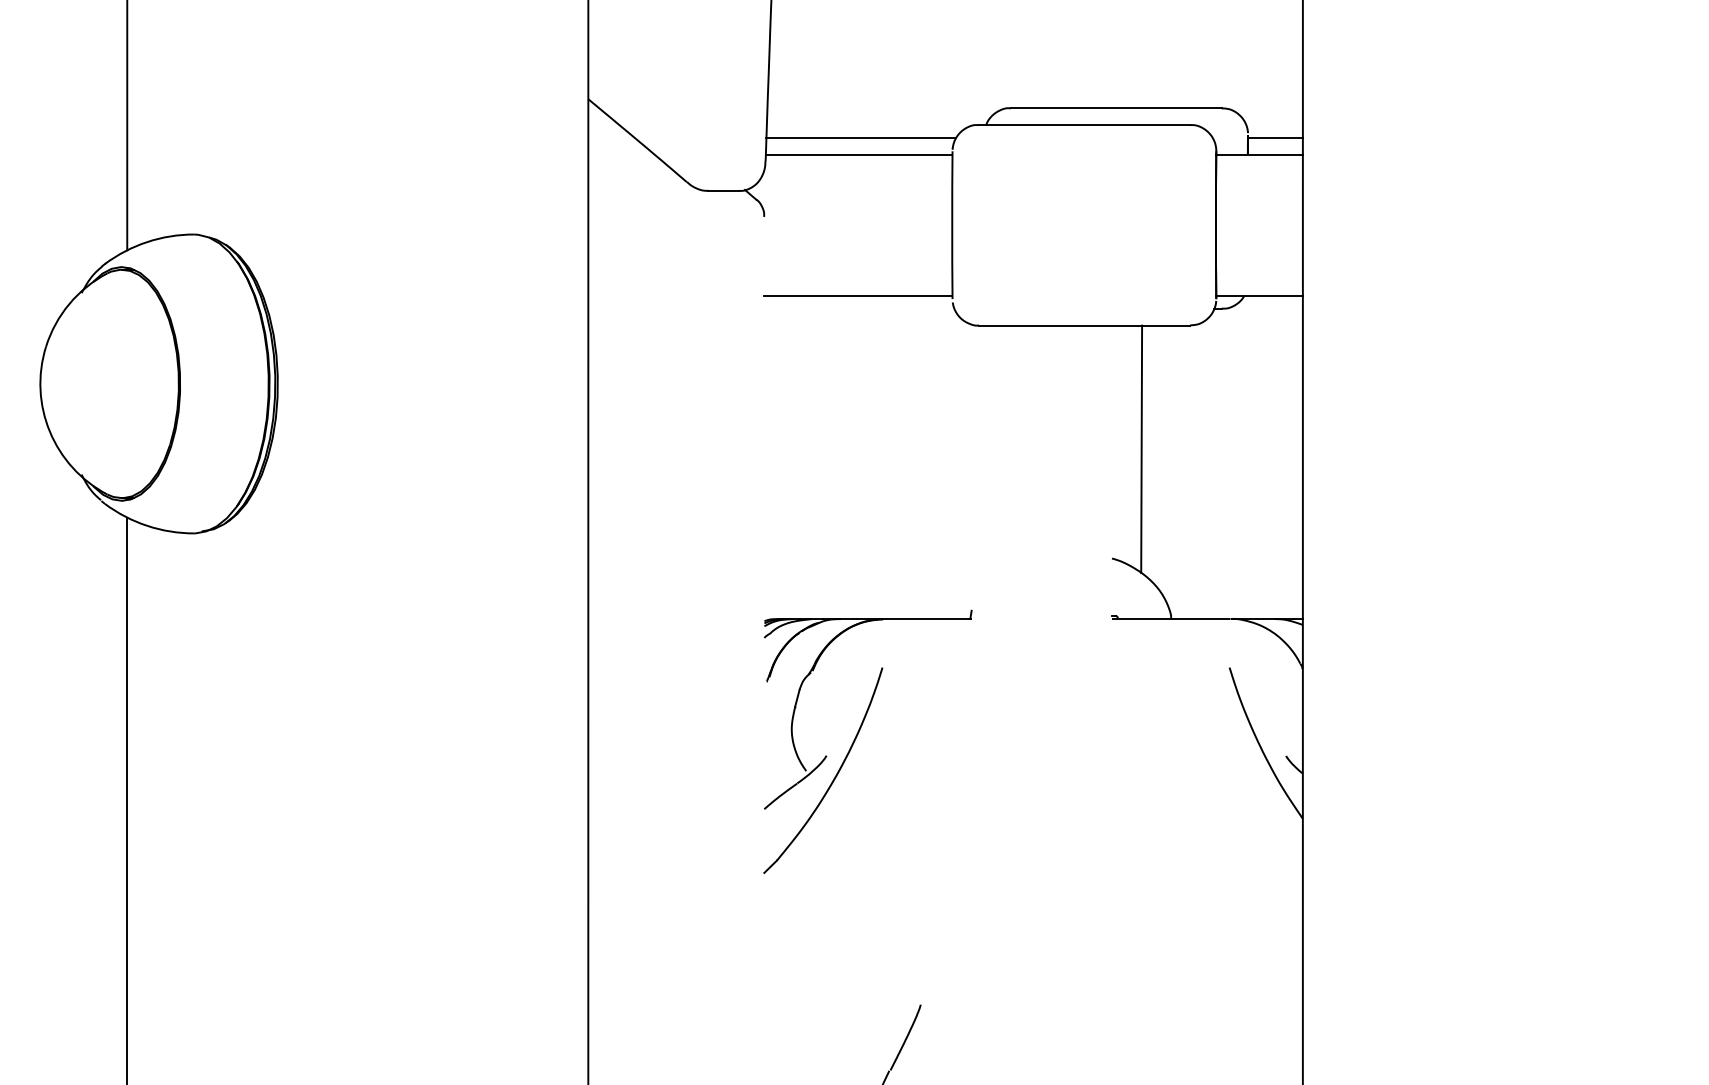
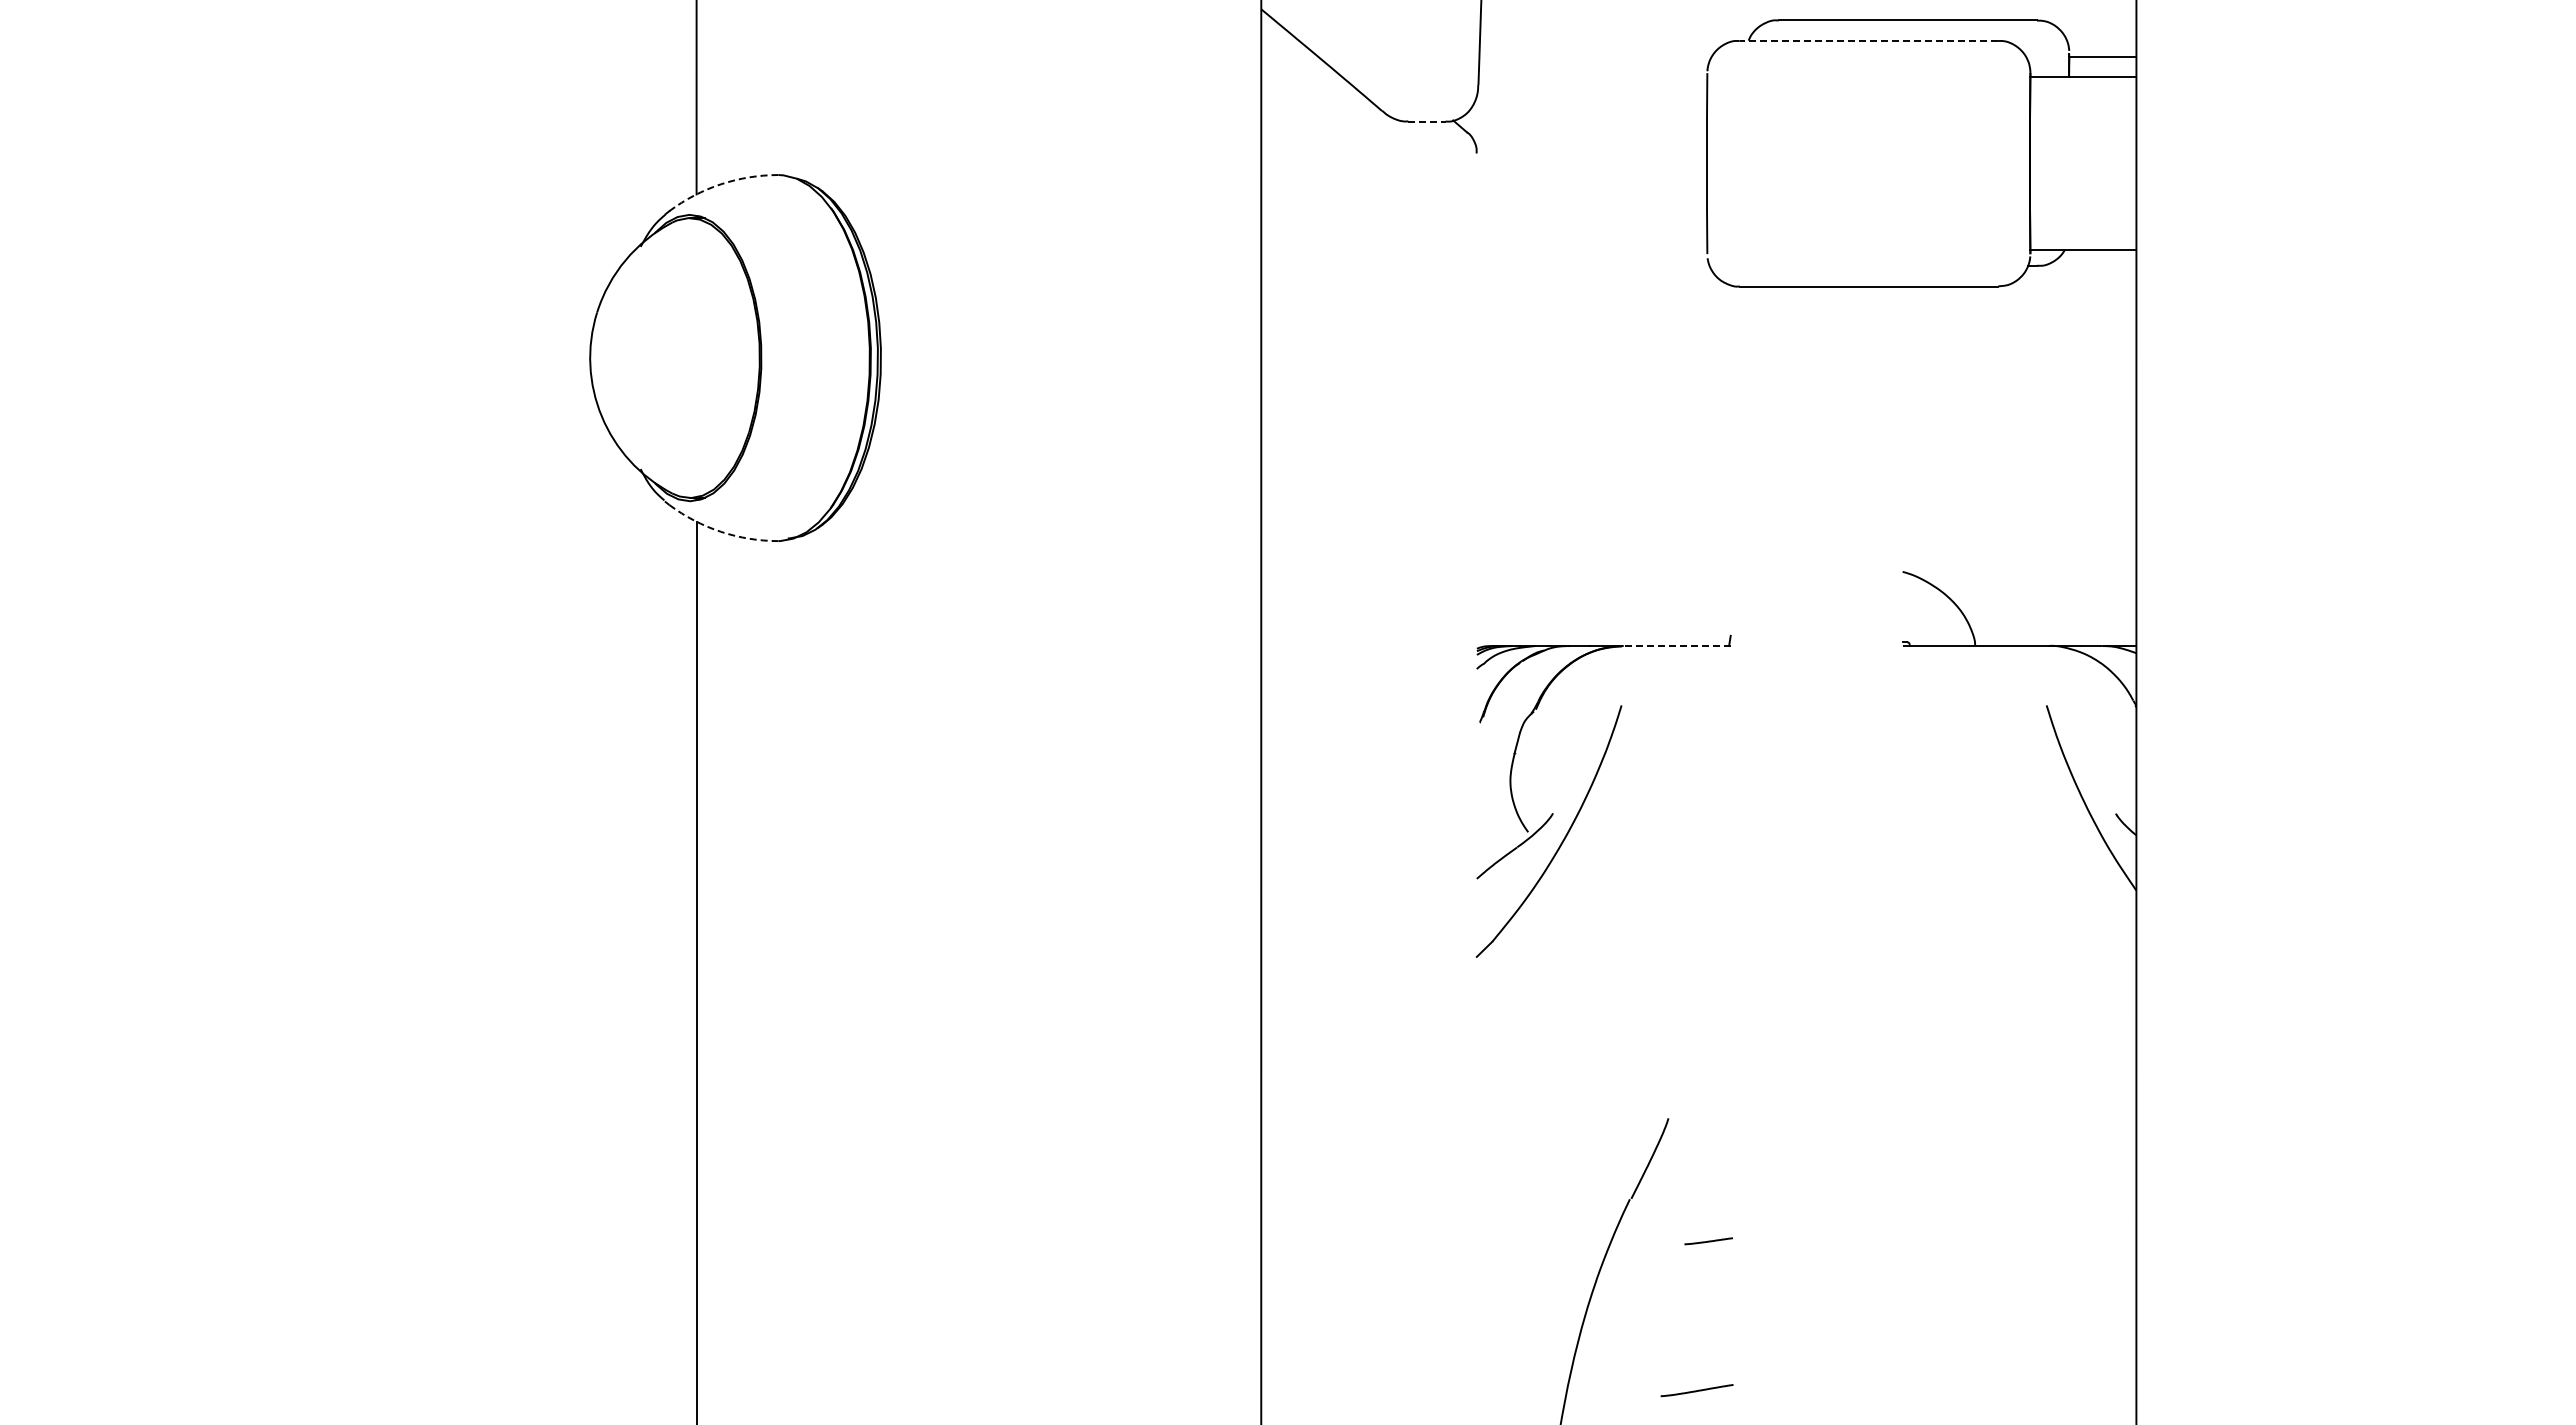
line: (1084, 124) -> (1868, 40), solid -> dashed
line: (861, 138) -> (1595, 57), removed
line: (858, 154) -> (1592, 77), removed
line: (724, 190) -> (1427, 121), solid -> dashed
arc: (147, 242) -> (721, 184), solid -> dashed
line: (857, 295) -> (1591, 249), removed
line: (1141, 448) -> (1938, 437), removed
arc: (147, 525) -> (721, 531), solid -> dashed
line: (928, 618) -> (1677, 645), solid -> dashed

